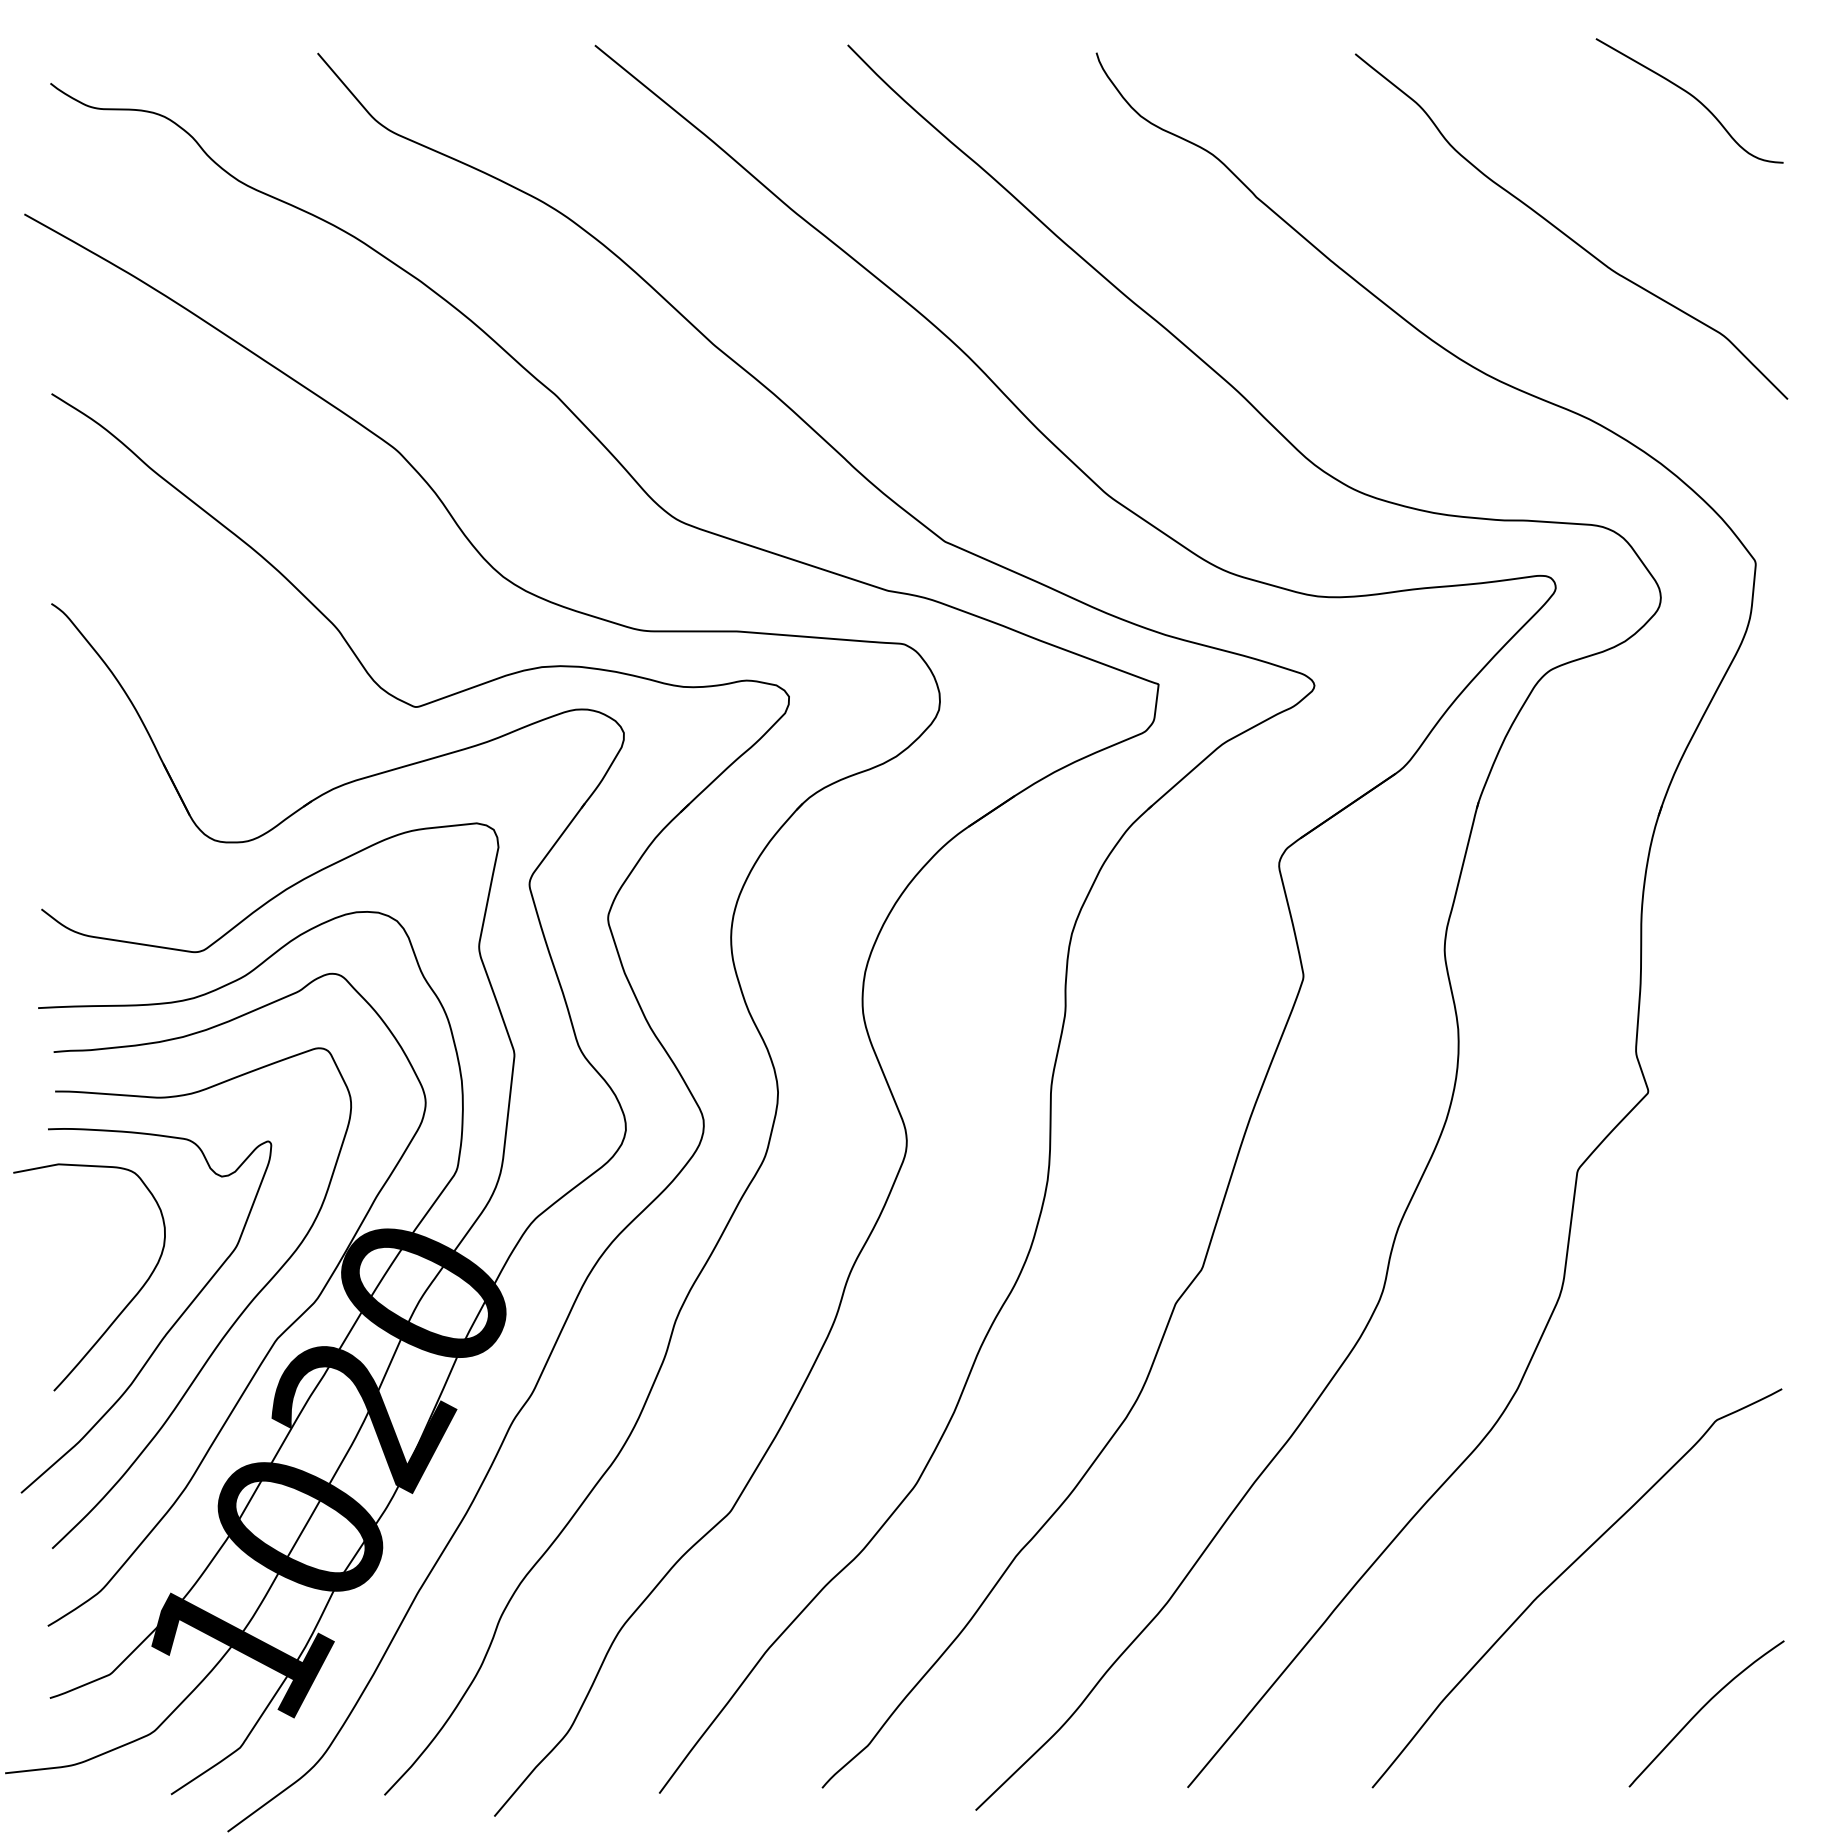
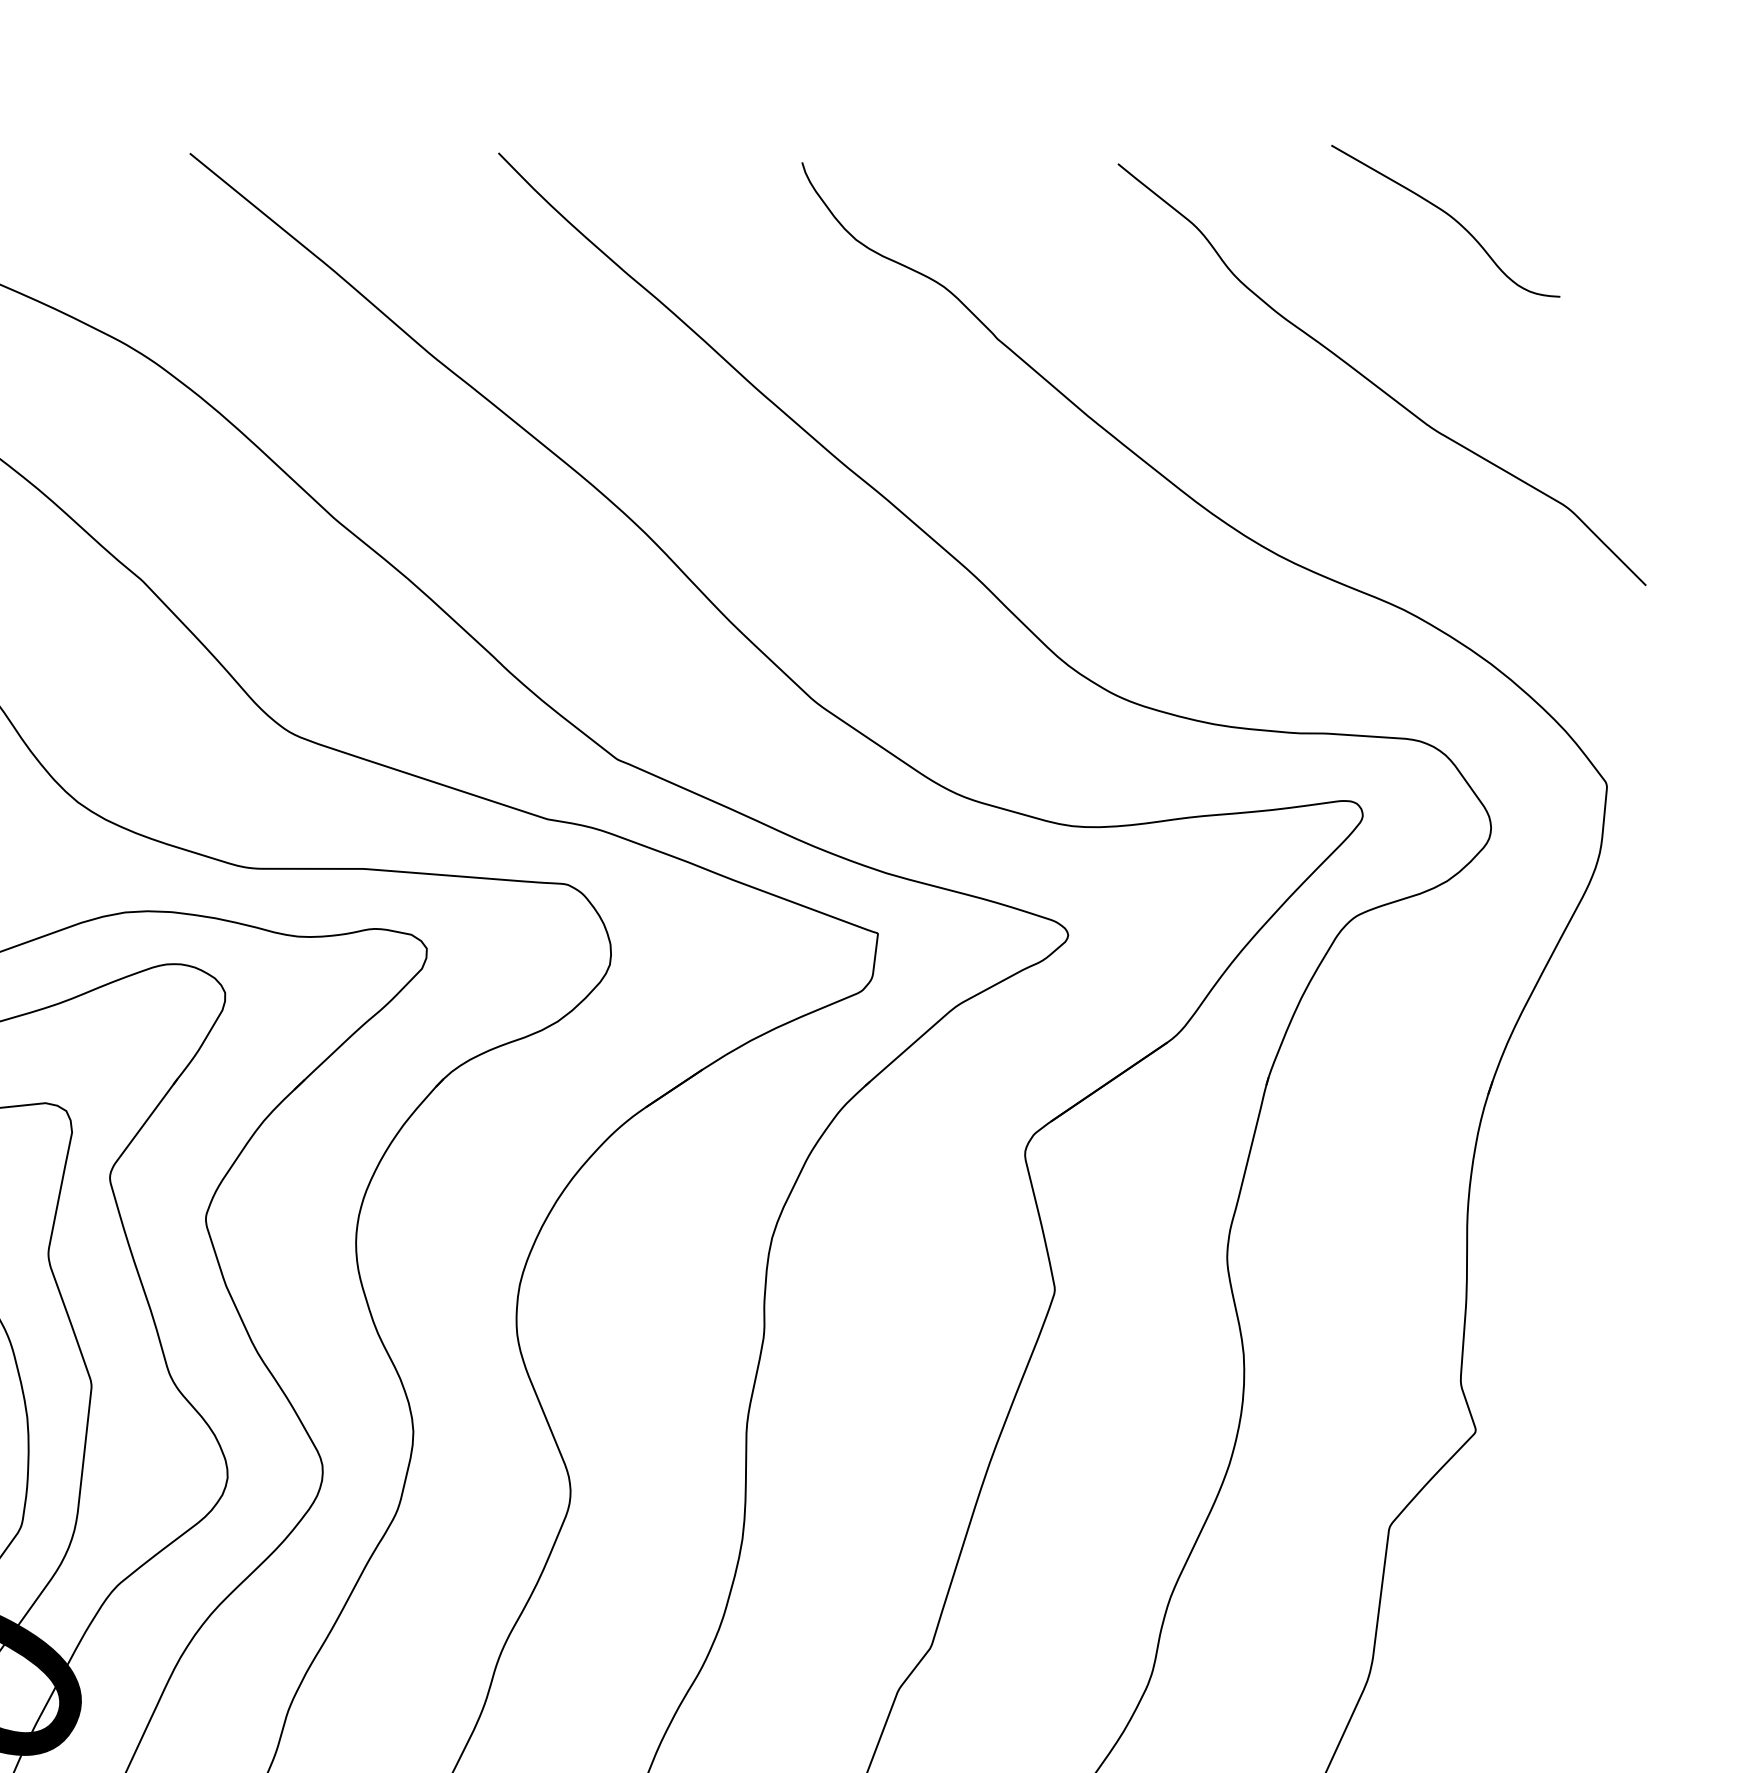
curve: (1692, 97) -> (1449, 217), moved

